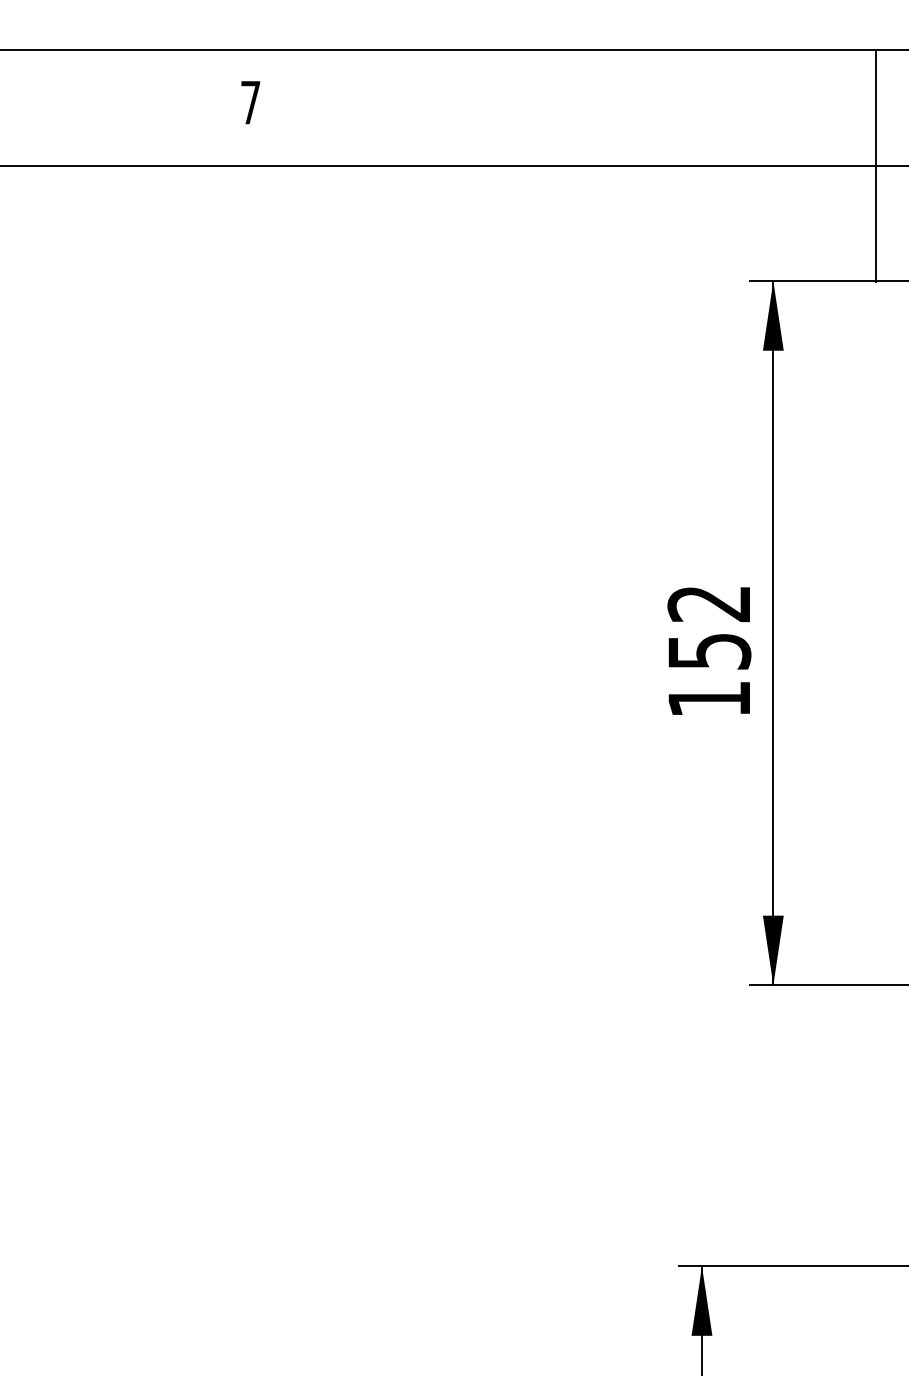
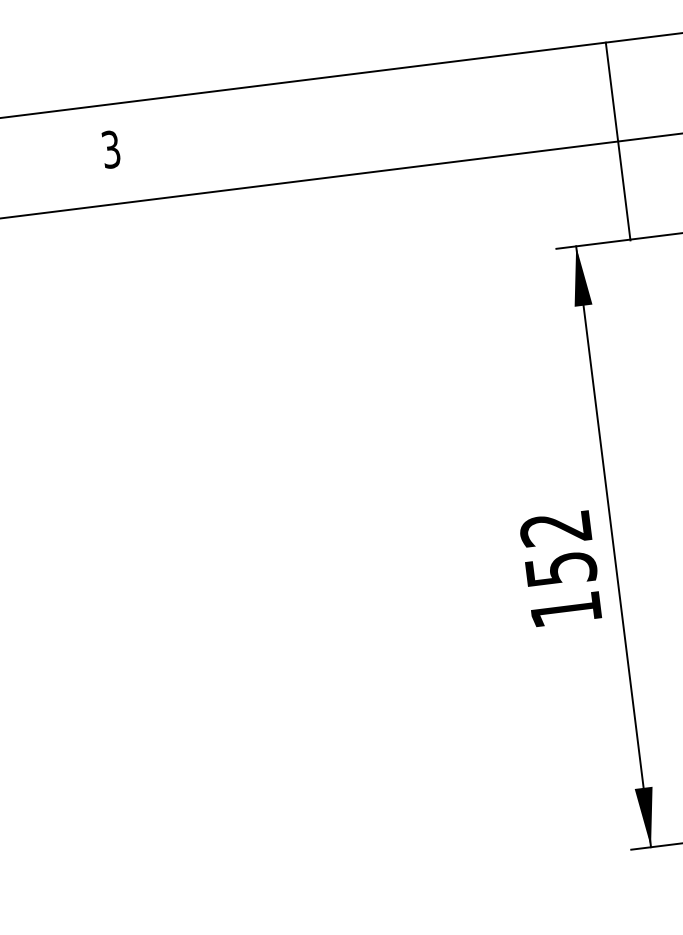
text: (250, 102) -> (110, 149), 7 -> 3
line: (875, 166) -> (617, 141), moved

